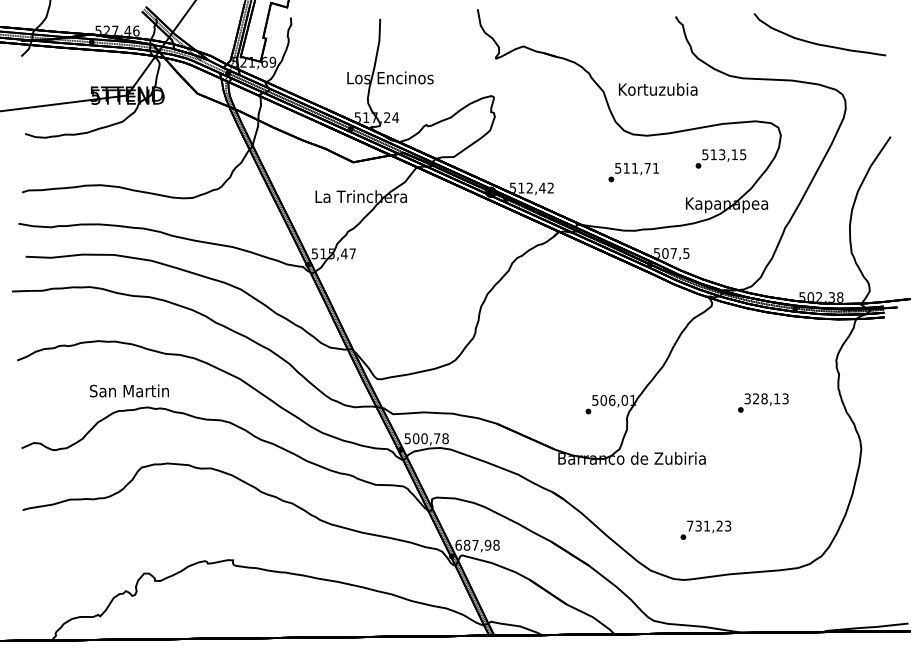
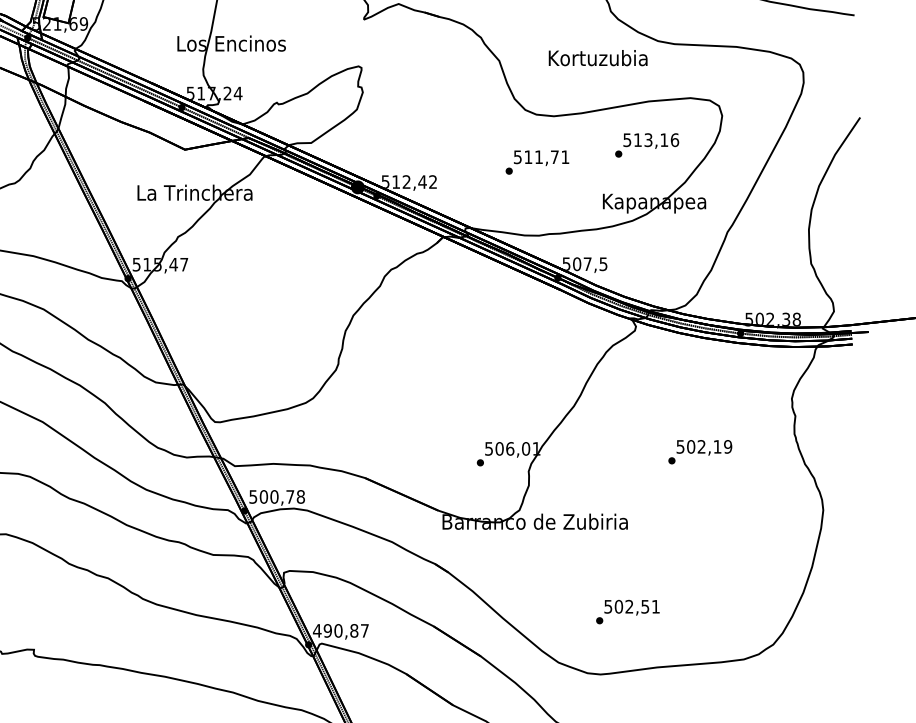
text: (658, 89) -> (598, 58), moved
text: (743, 154) -> (675, 139), 513,15 -> 513,16
text: (766, 398) -> (704, 446), 328,13 -> 502,19
text: (709, 525) -> (632, 606), 731,23 -> 502,51
text: (477, 544) -> (340, 629), 687,98 -> 490,87

